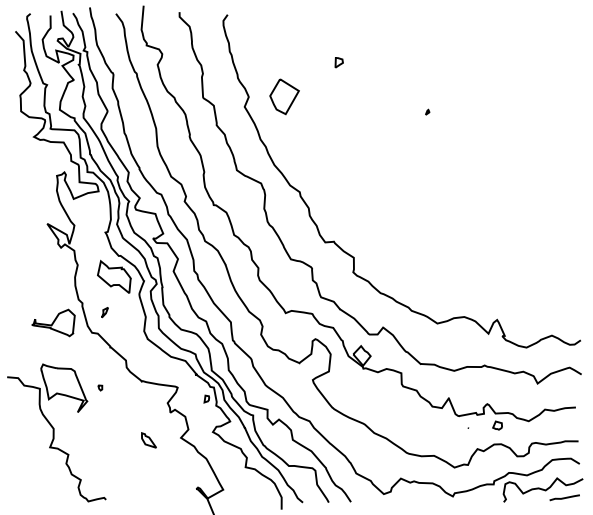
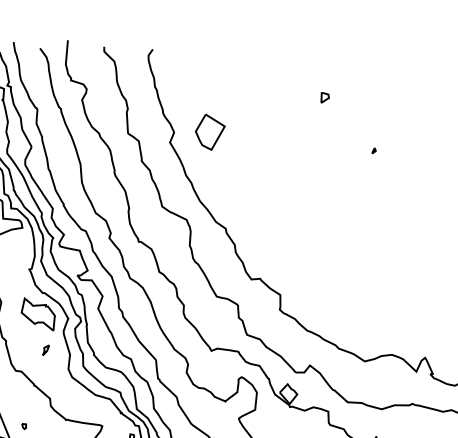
part: (338, 62) -> (324, 97), moved
part: (427, 111) -> (373, 150), moved
part: (104, 312) -> (45, 350), moved

